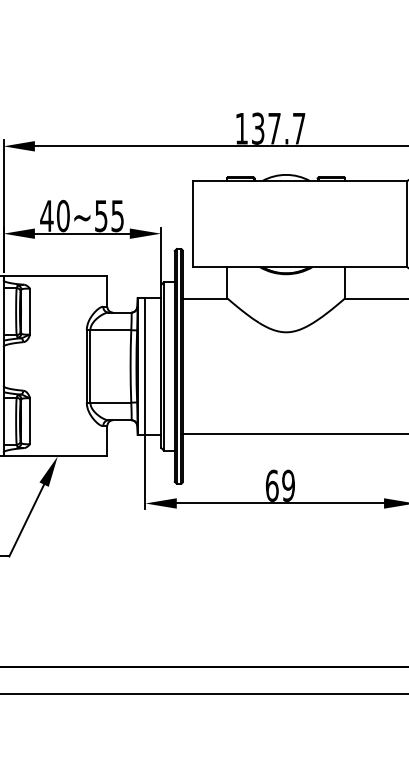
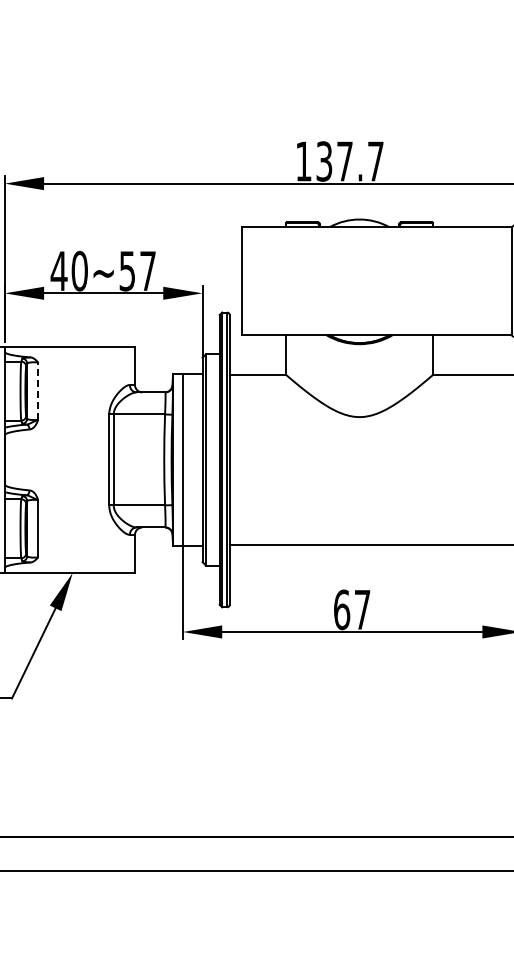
text: (117, 216) -> (147, 271), 40~55 -> 40~57
line: (30, 311) -> (38, 391), solid -> dashed
text: (288, 485) -> (362, 609), 69 -> 67

